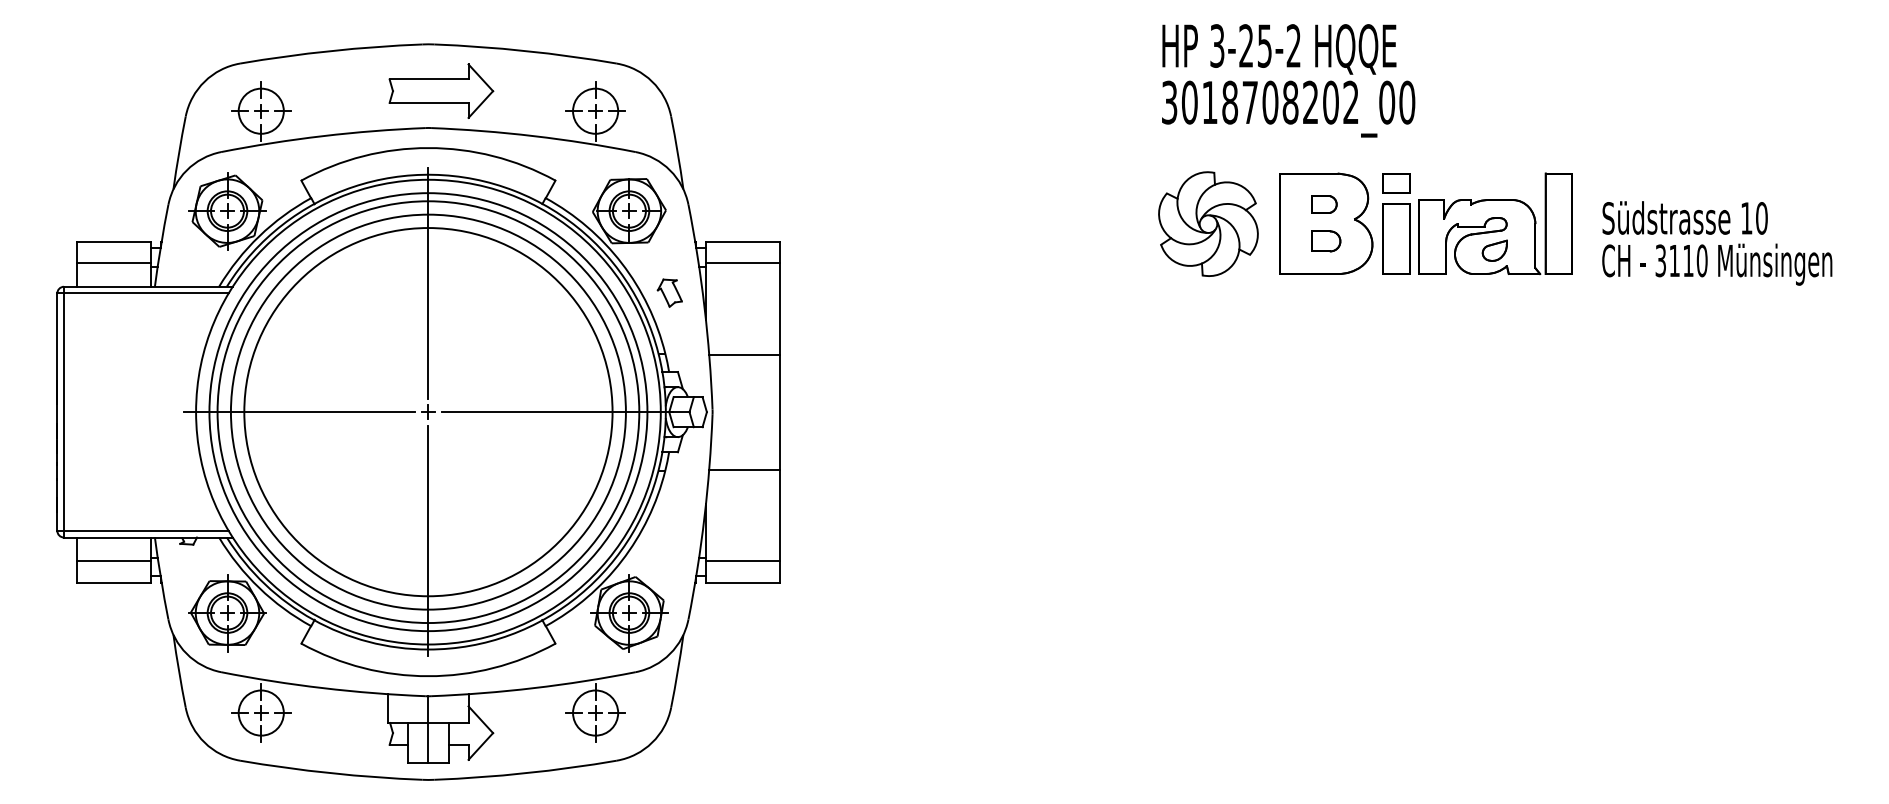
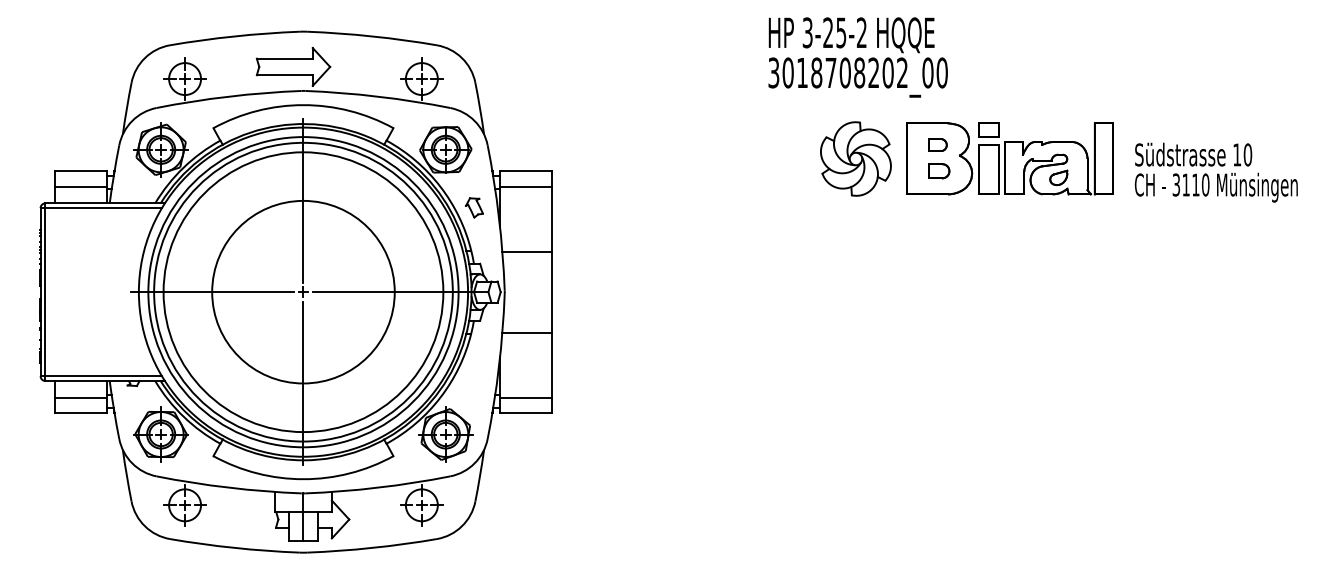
text: (1288, 80) -> (858, 57), moved
part: (441, 90) -> (293, 66), moved
circle: (428, 412) -> (303, 292), size x0.7

